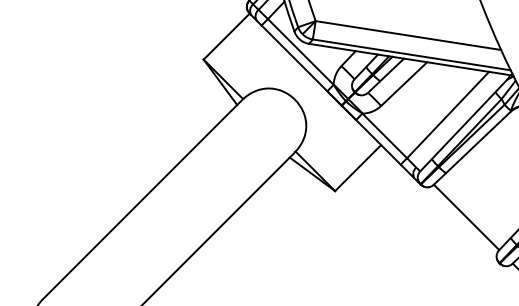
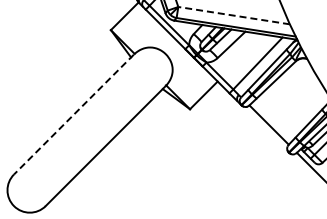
line: (407, 35) -> (233, 15), solid -> dashed
line: (141, 199) -> (73, 114), solid -> dashed

